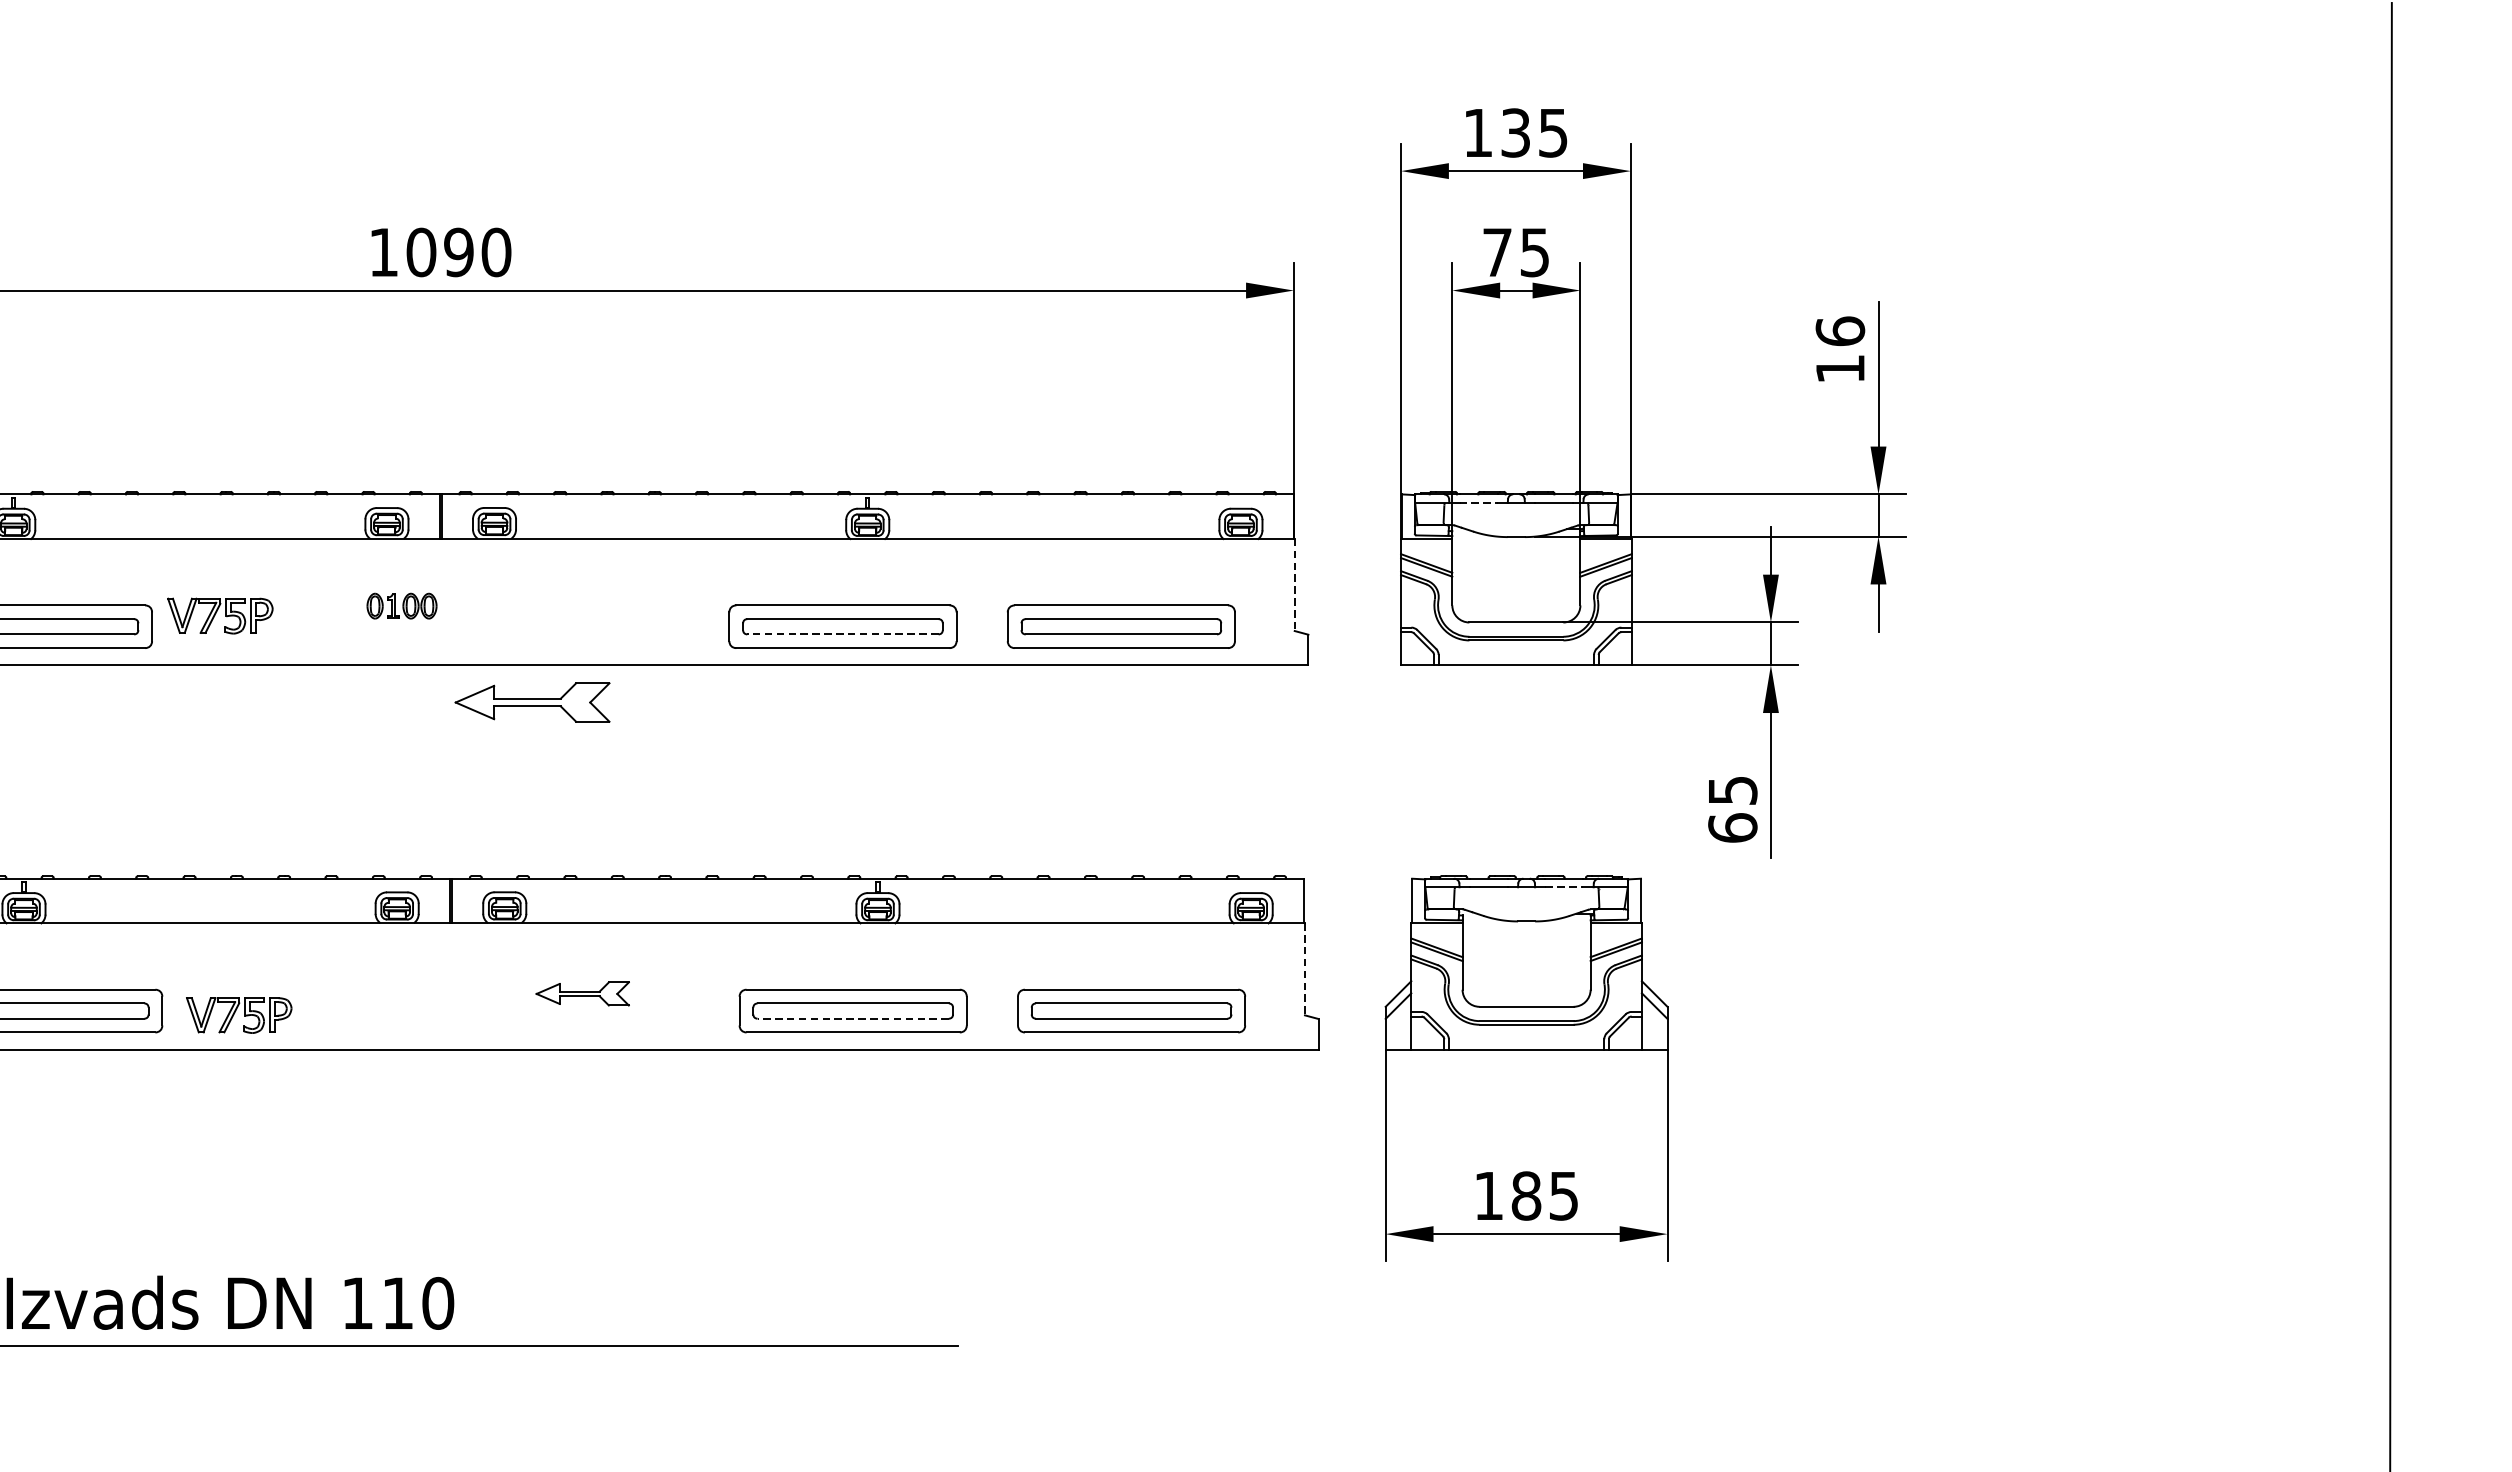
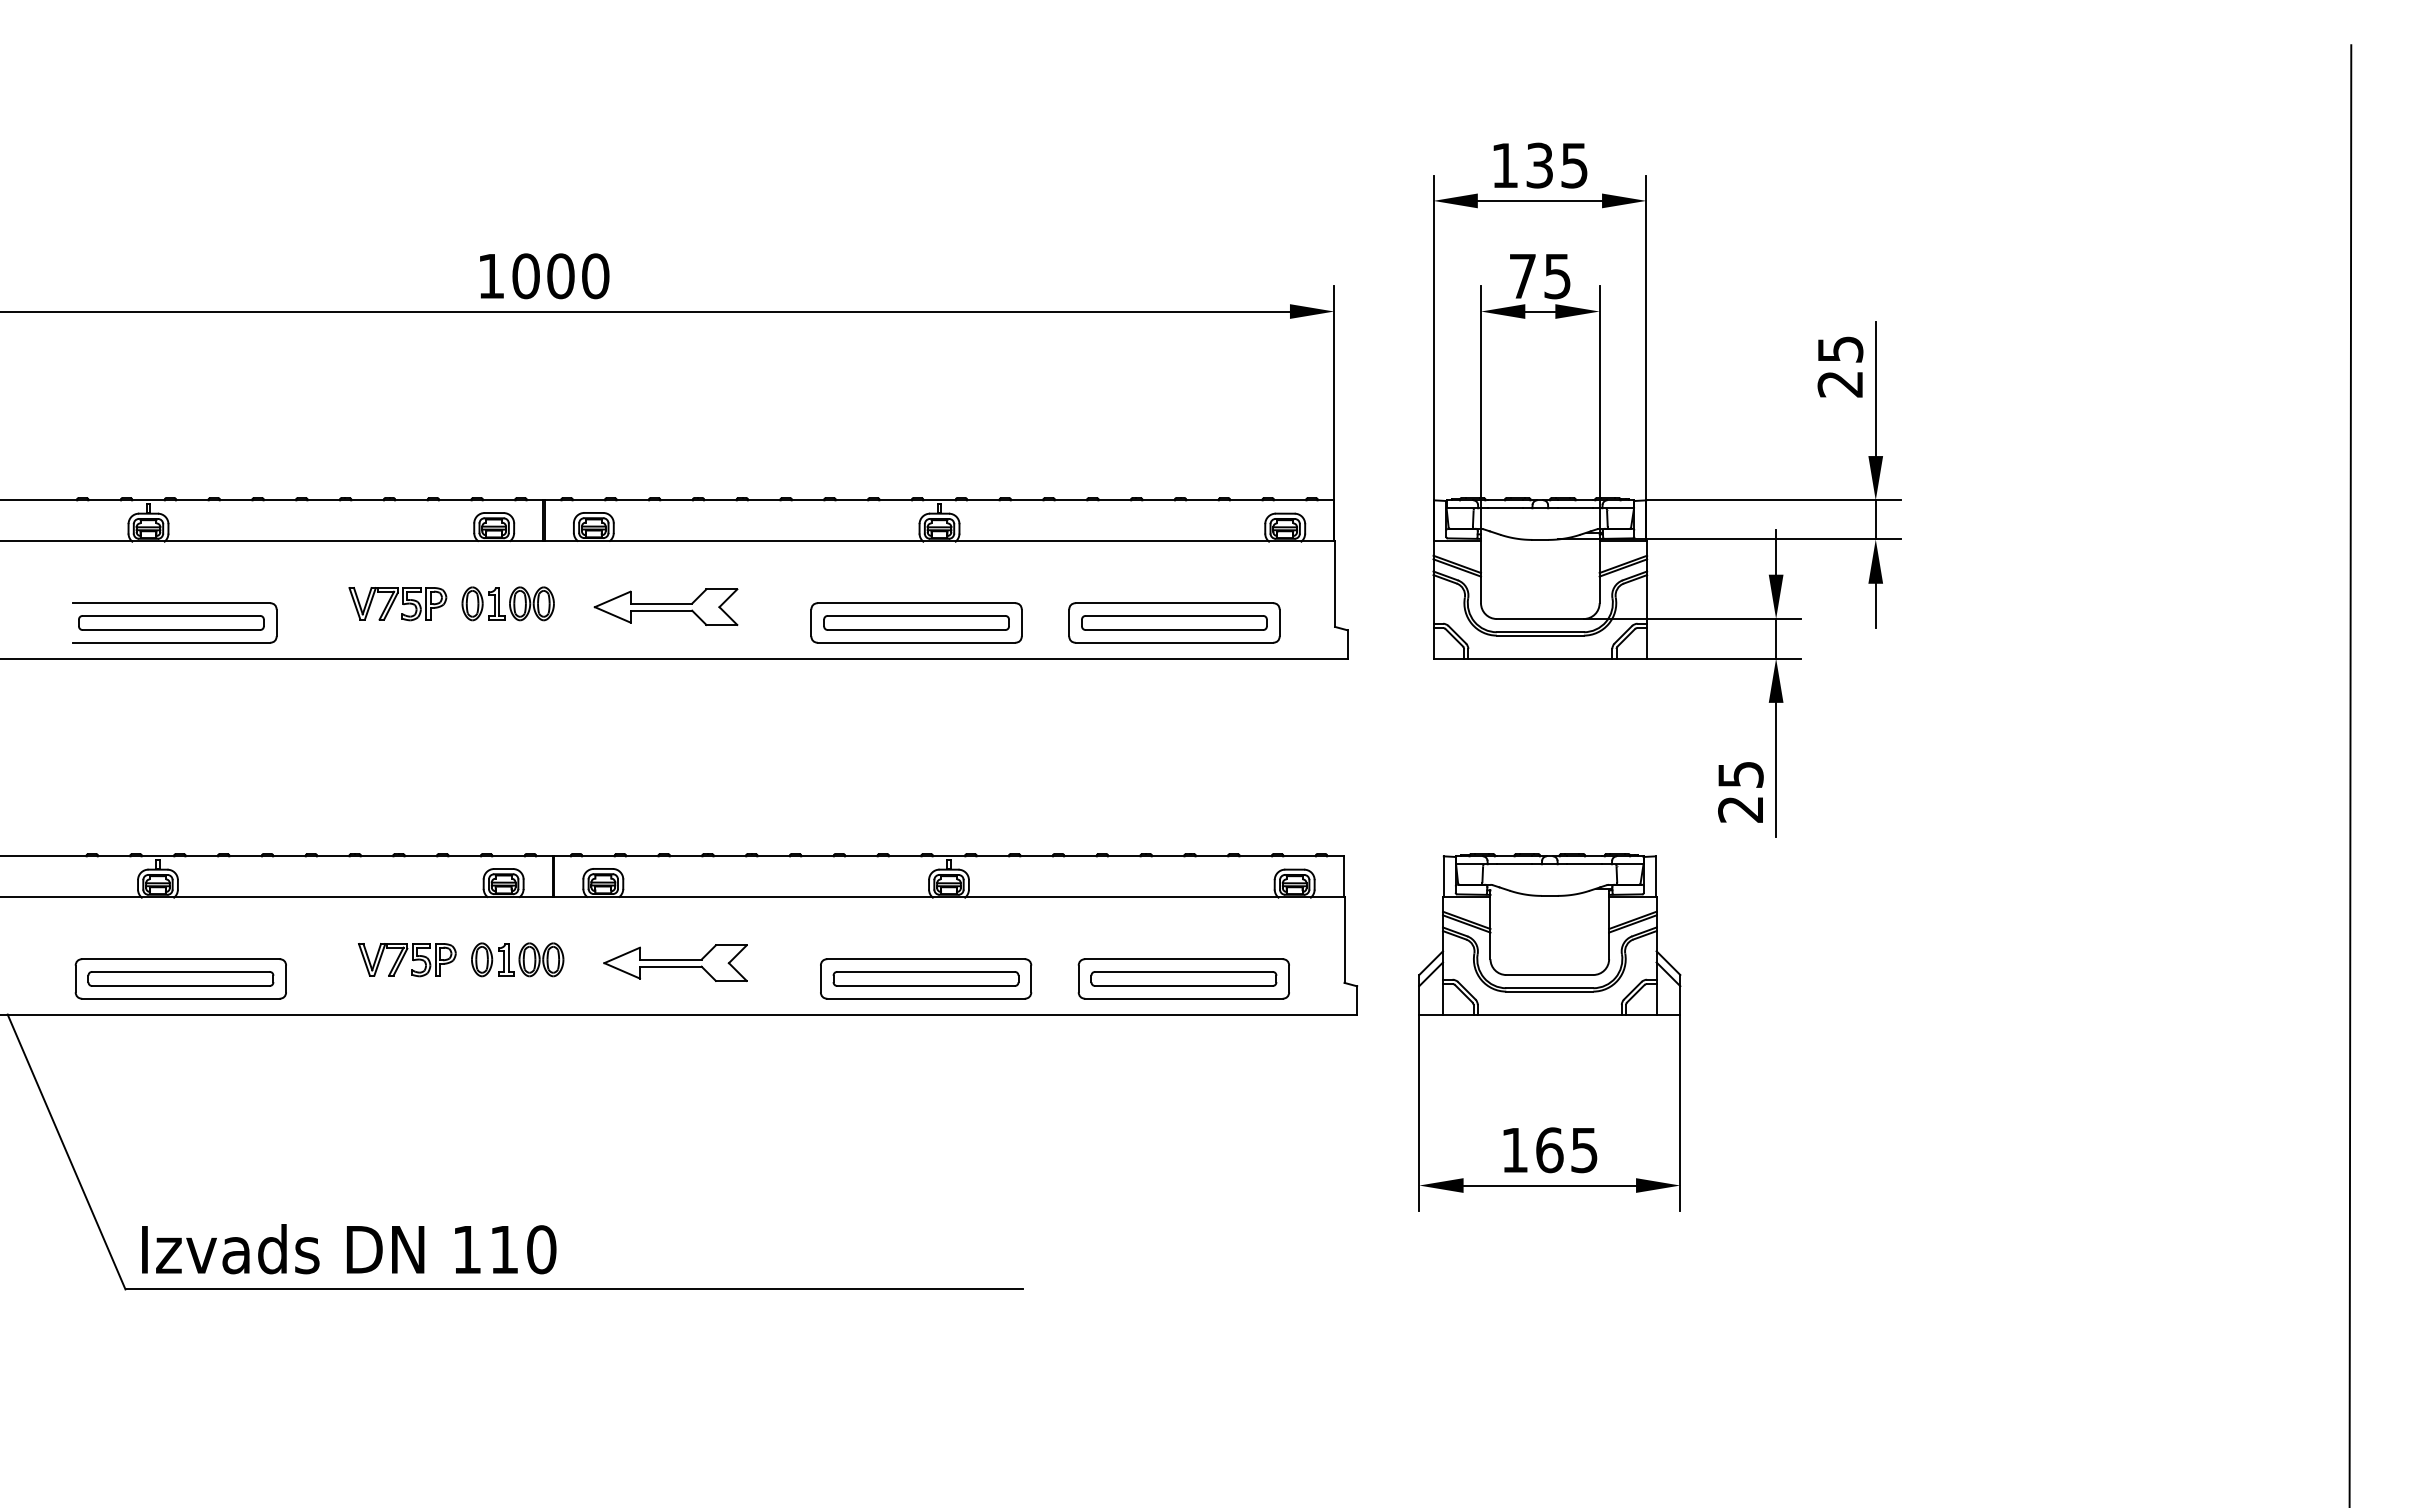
text: (458, 252) -> (560, 276), 1090 -> 1000
text: (1840, 349) -> (1840, 366), 16 -> 25
line: (1478, 503) -> (1505, 508), dashed -> solid
line: (1295, 585) -> (1335, 584), dashed -> solid
part: (401, 605) -> (507, 603), size x1.43
part: (219, 616) -> (397, 604), moved
line: (842, 634) -> (916, 630), dashed -> solid
part: (531, 701) -> (665, 606), moved
text: (1732, 827) -> (1740, 808), 65 -> 25
line: (1564, 887) -> (1584, 864), dashed -> solid
line: (1304, 969) -> (1344, 940), dashed -> solid
part: (412, 990) -> (517, 959), added
part: (582, 993) -> (675, 962), size x1.67
part: (239, 1015) -> (407, 960), moved
line: (853, 1019) -> (926, 986), dashed -> solid
text: (1526, 1196) -> (1549, 1150), 185 -> 165

